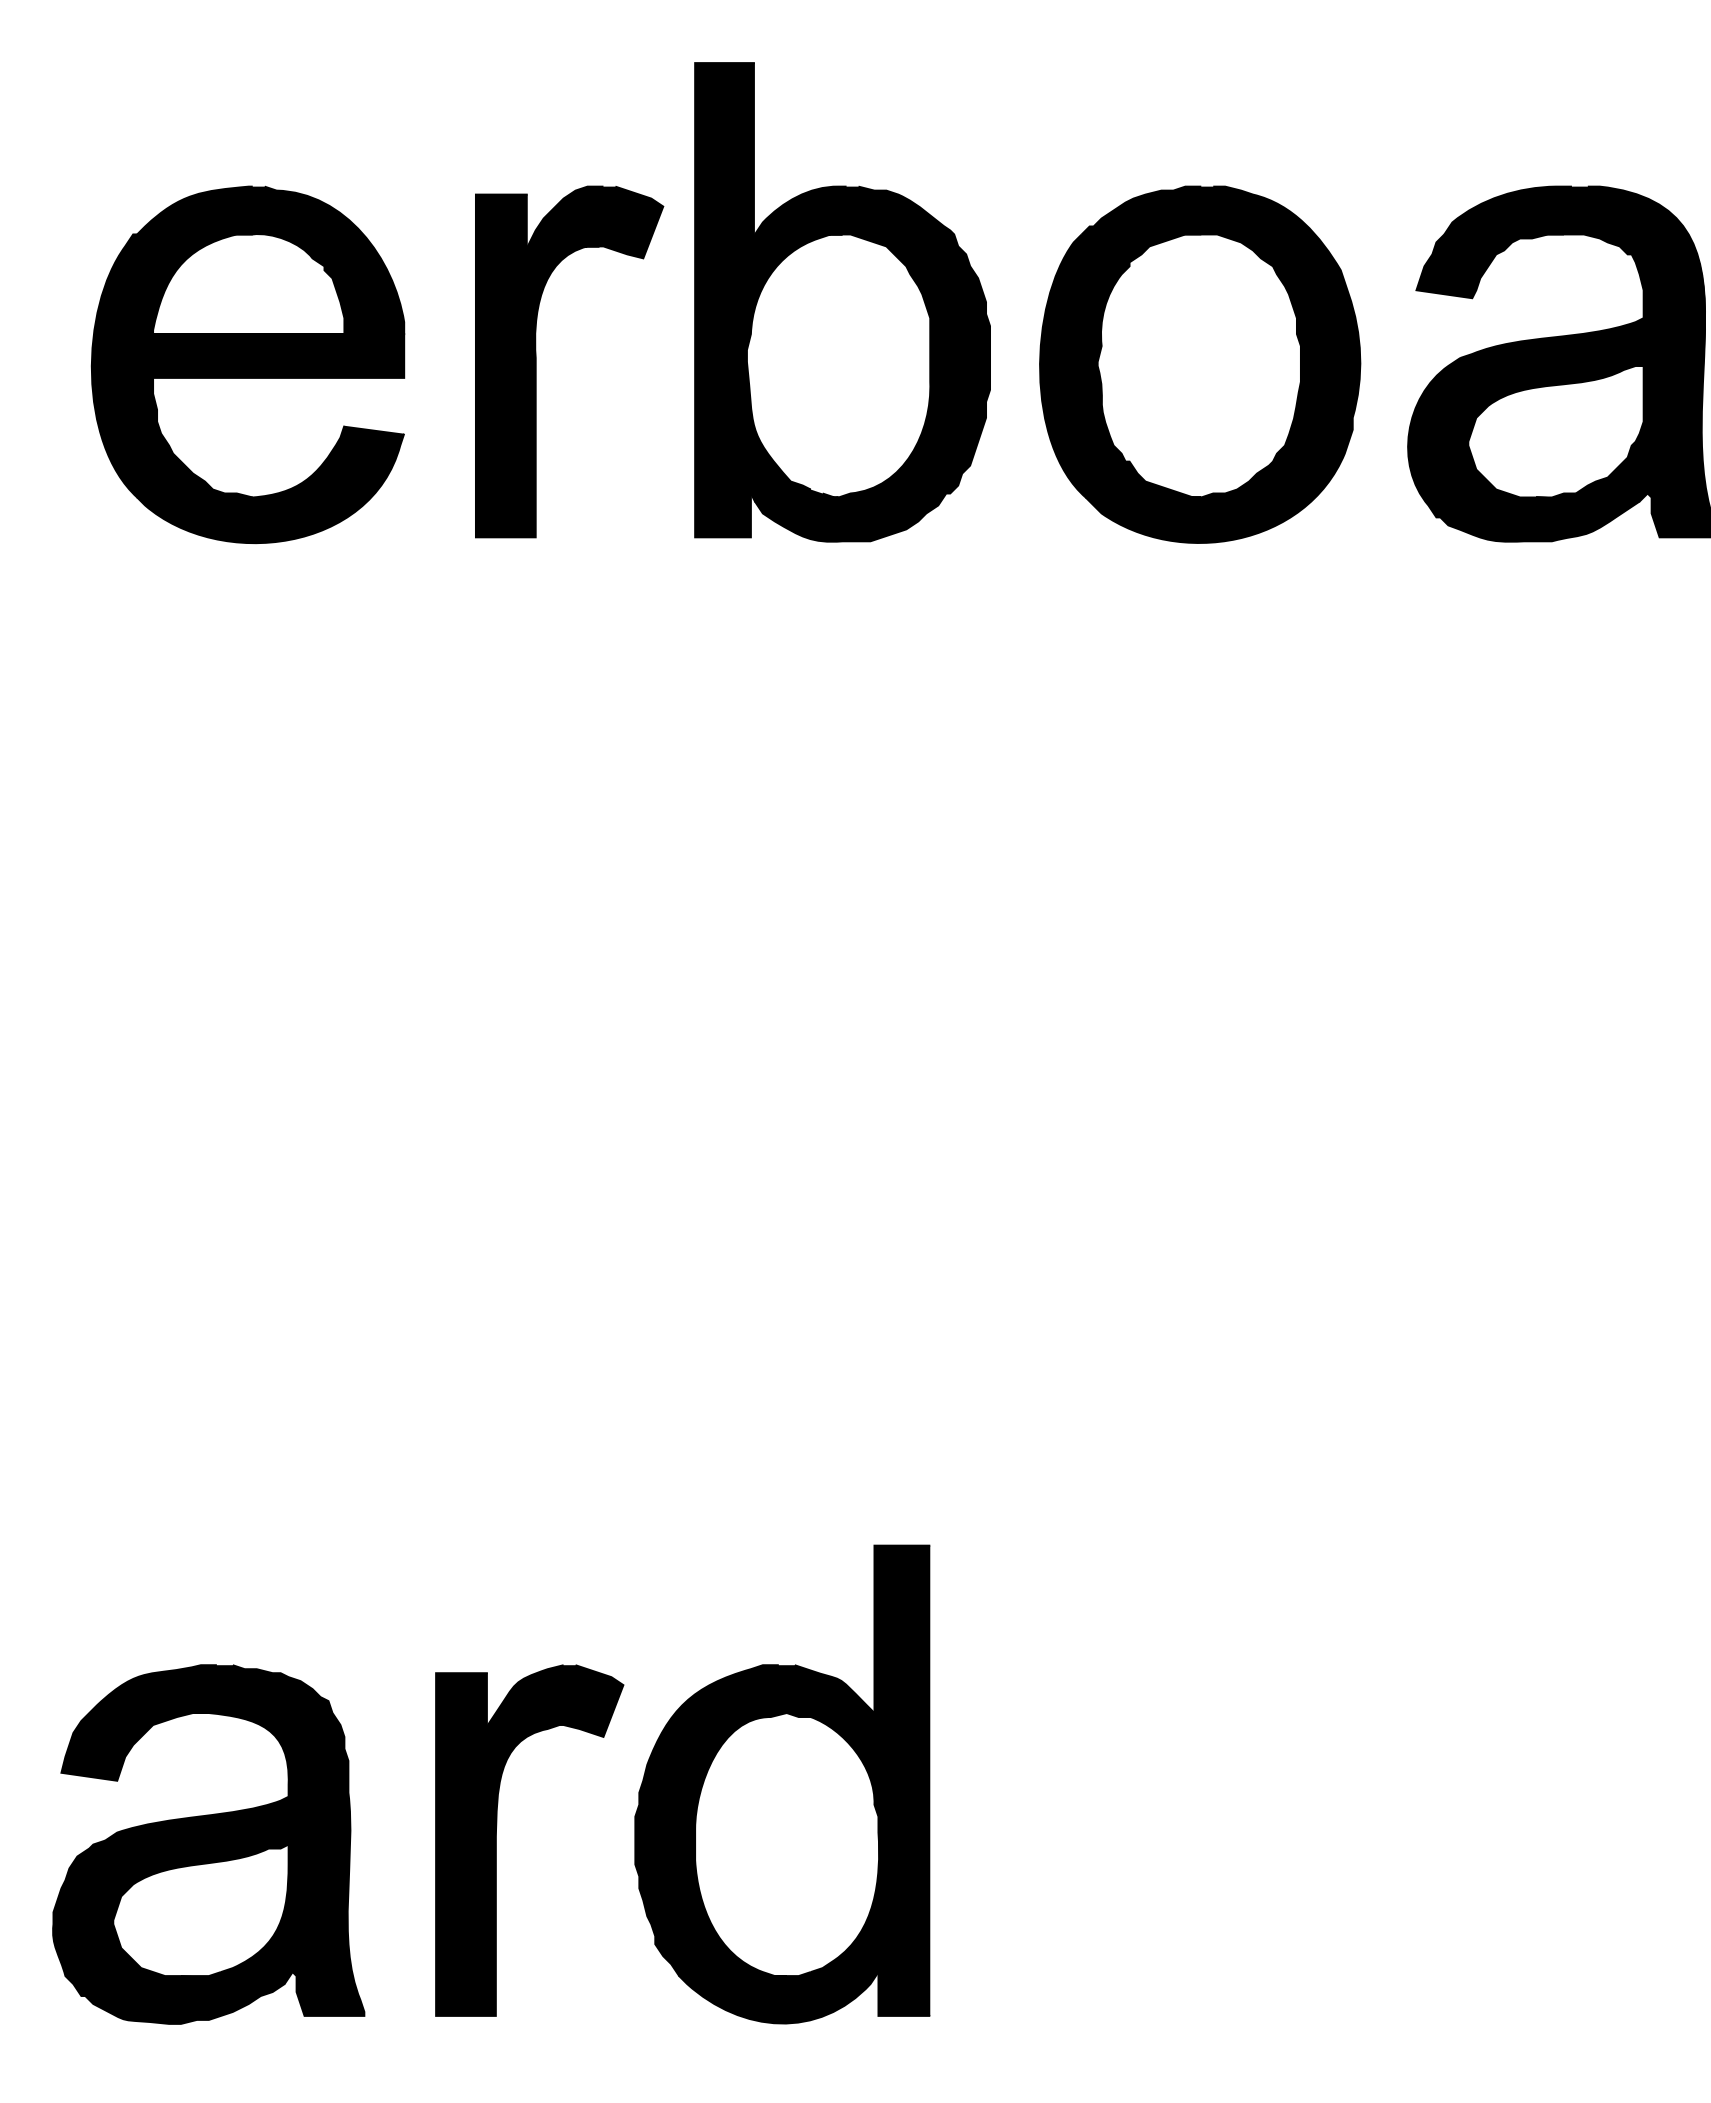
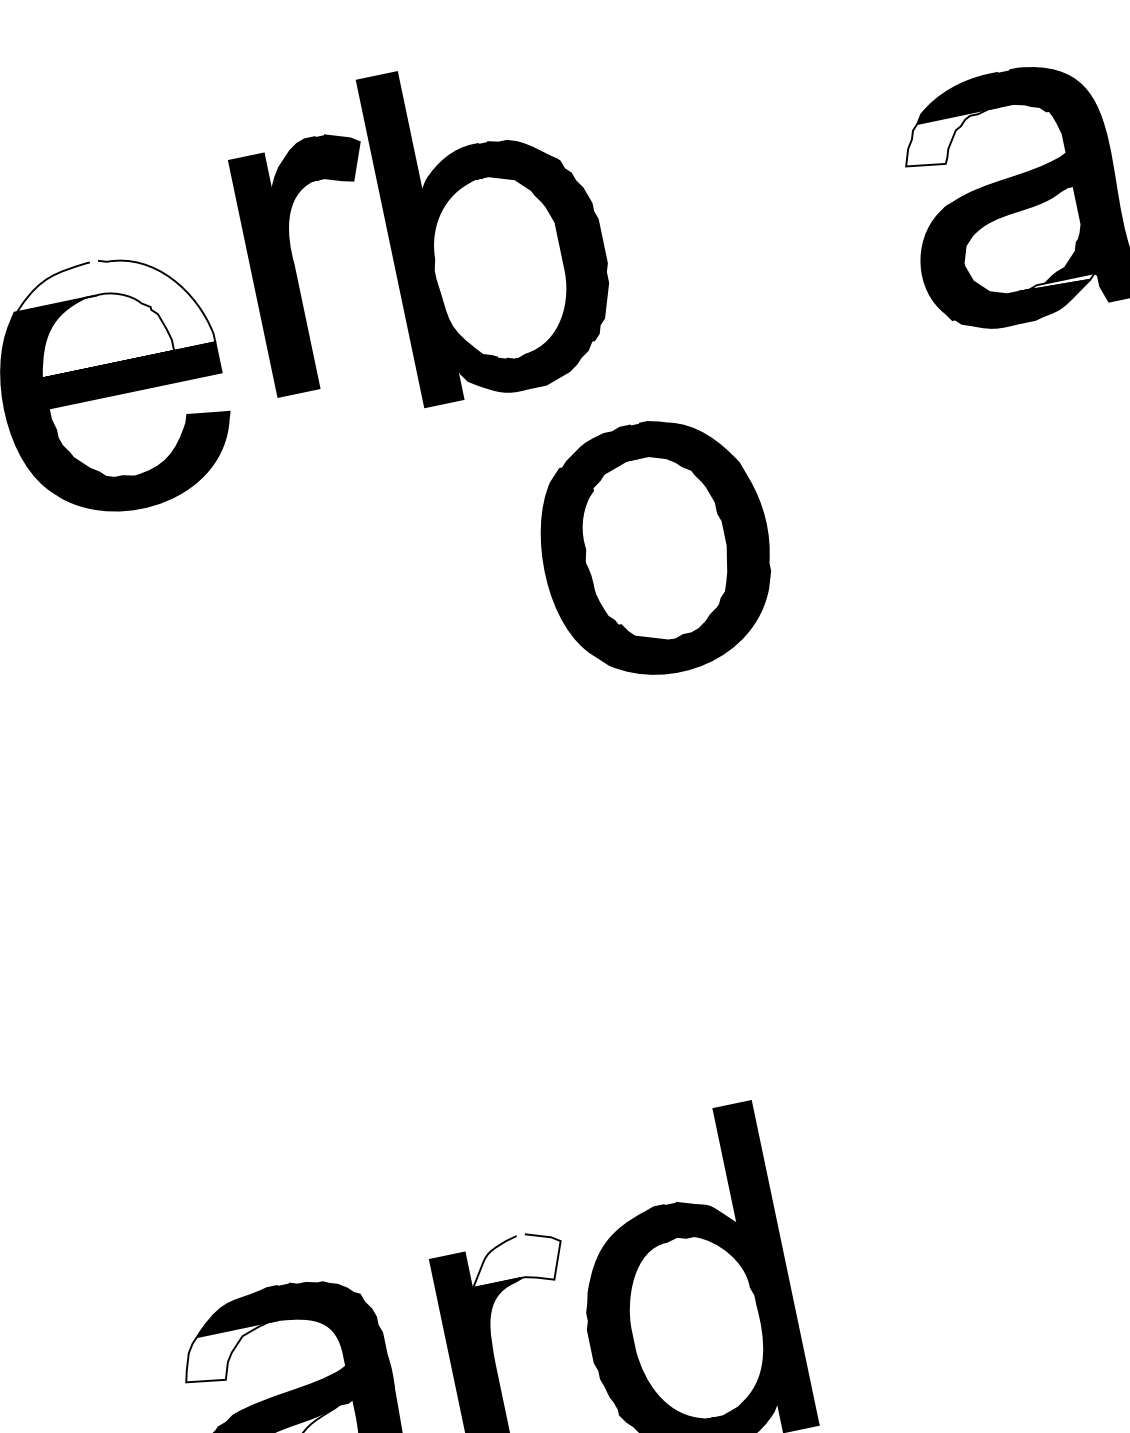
fill: (270, 260) -> (112, 310), removed
fill: (1489, 266) -> (952, 139), removed
part: (842, 302) -> (492, 224), moved
part: (536, 361) -> (294, 267), moved
part: (1200, 364) -> (655, 548), moved
fill: (1591, 497) -> (1056, 283), removed
fill: (555, 1700) -> (516, 1261), removed
fill: (134, 1746) -> (232, 1353), removed

